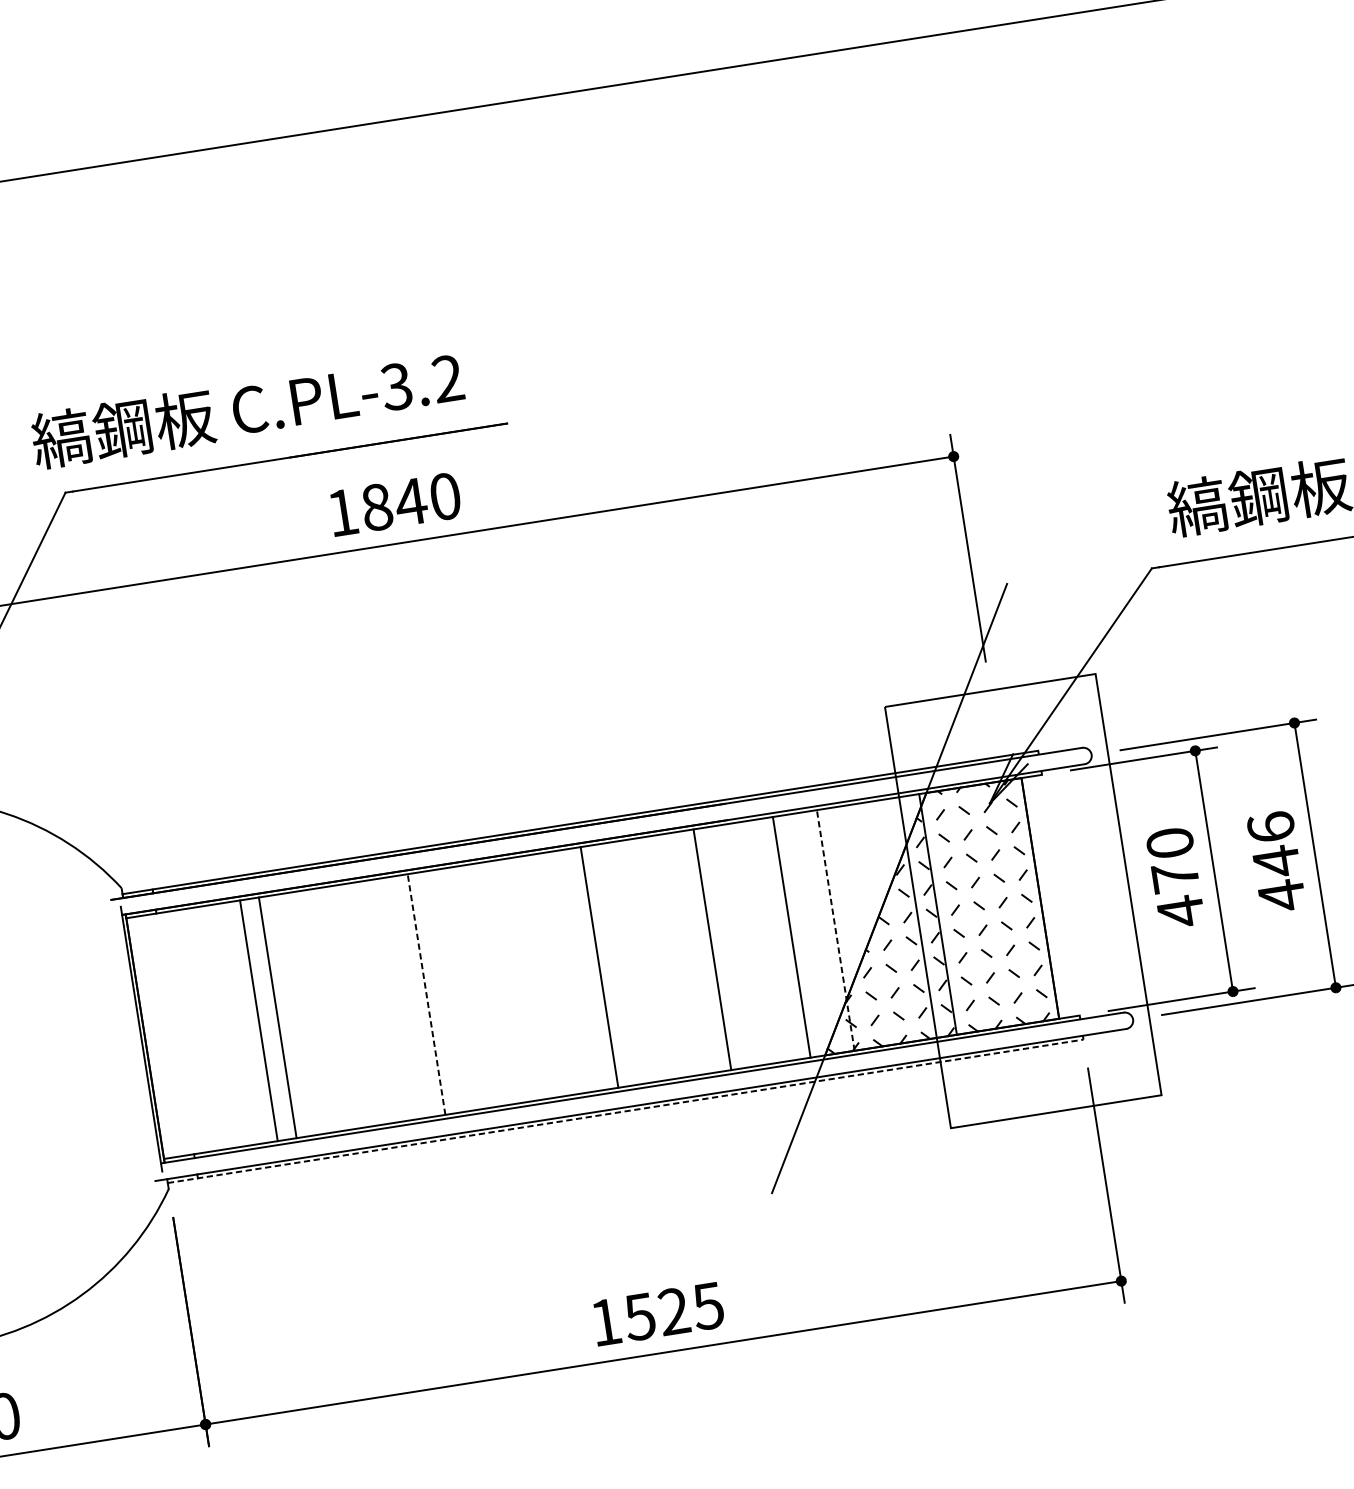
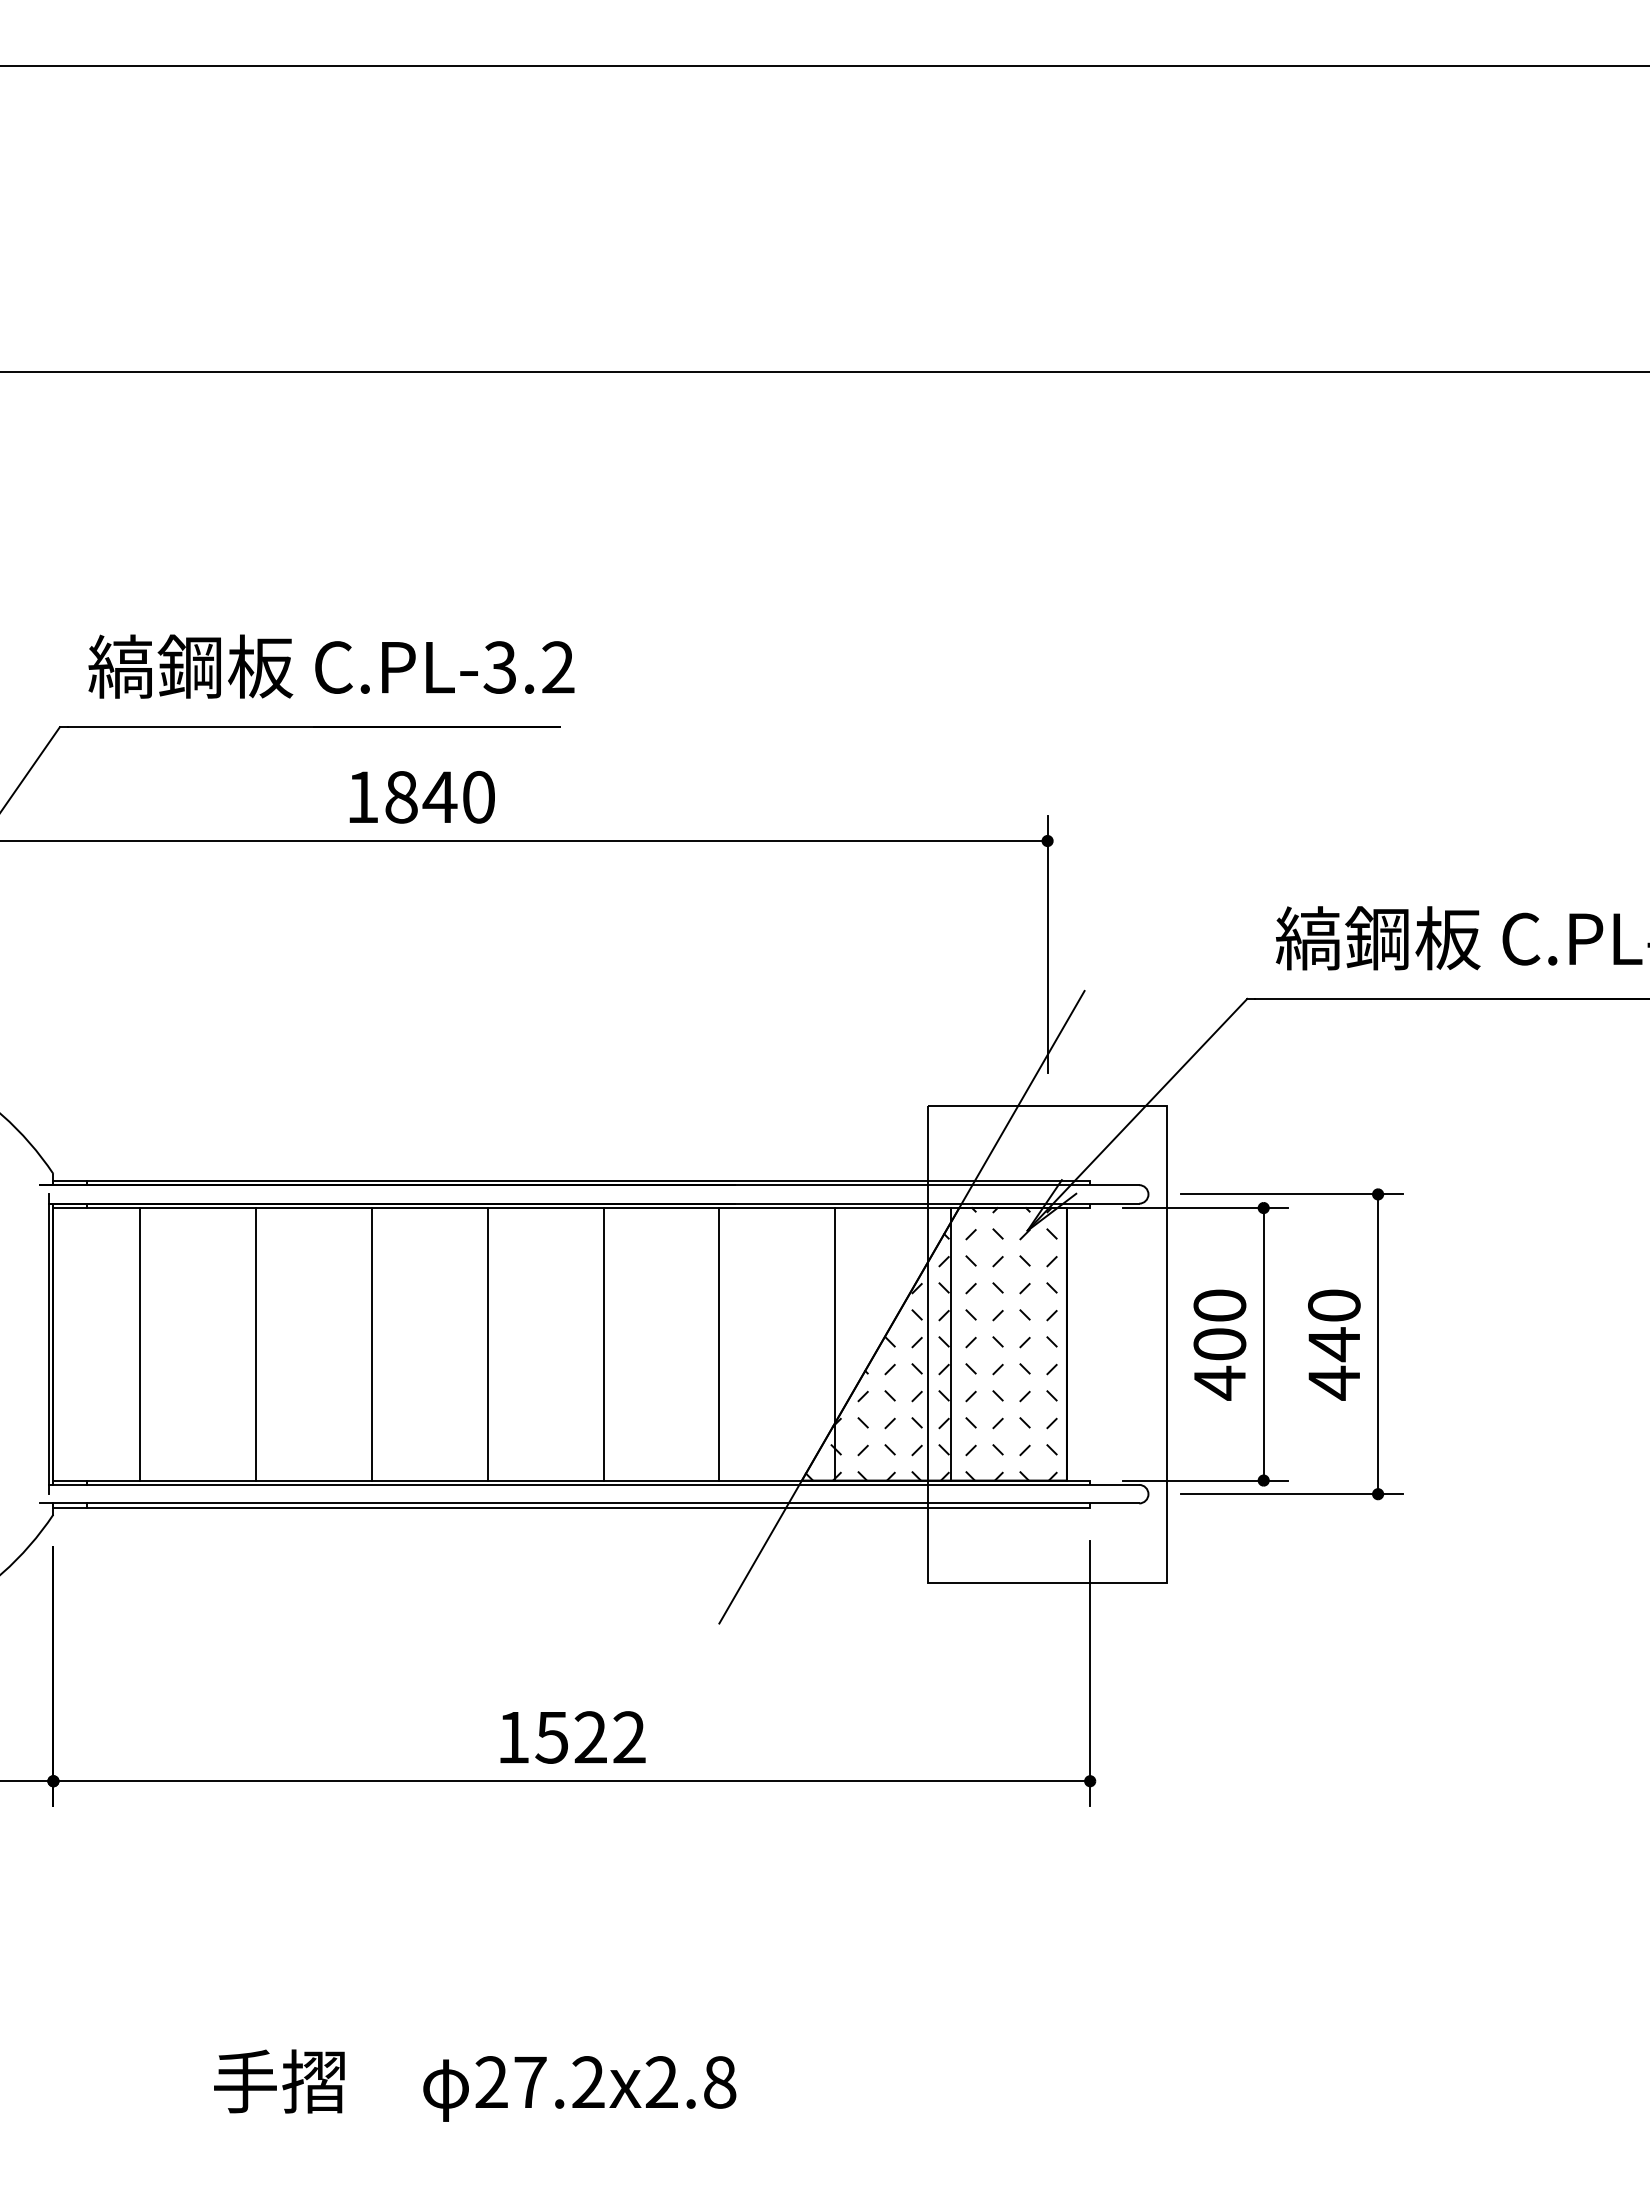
text: (247, 409) -> (331, 666), moved
text: (1271, 827) -> (1334, 1305), 446 -> 440
text: (1175, 877) -> (1219, 1344), 470 -> 400
line: (835, 929) -> (835, 1343), dashed -> solid
line: (791, 937) -> (719, 1344), moved
line: (712, 949) -> (603, 1344), moved
line: (599, 967) -> (487, 1344), moved
line: (426, 993) -> (371, 1343), dashed -> solid
line: (277, 1018) -> (139, 1344), moved
line: (259, 1020) -> (256, 1344), moved
line: (625, 1111) -> (571, 1507), dashed -> solid
text: (707, 1306) -> (628, 1737), 1525 -> 1522

